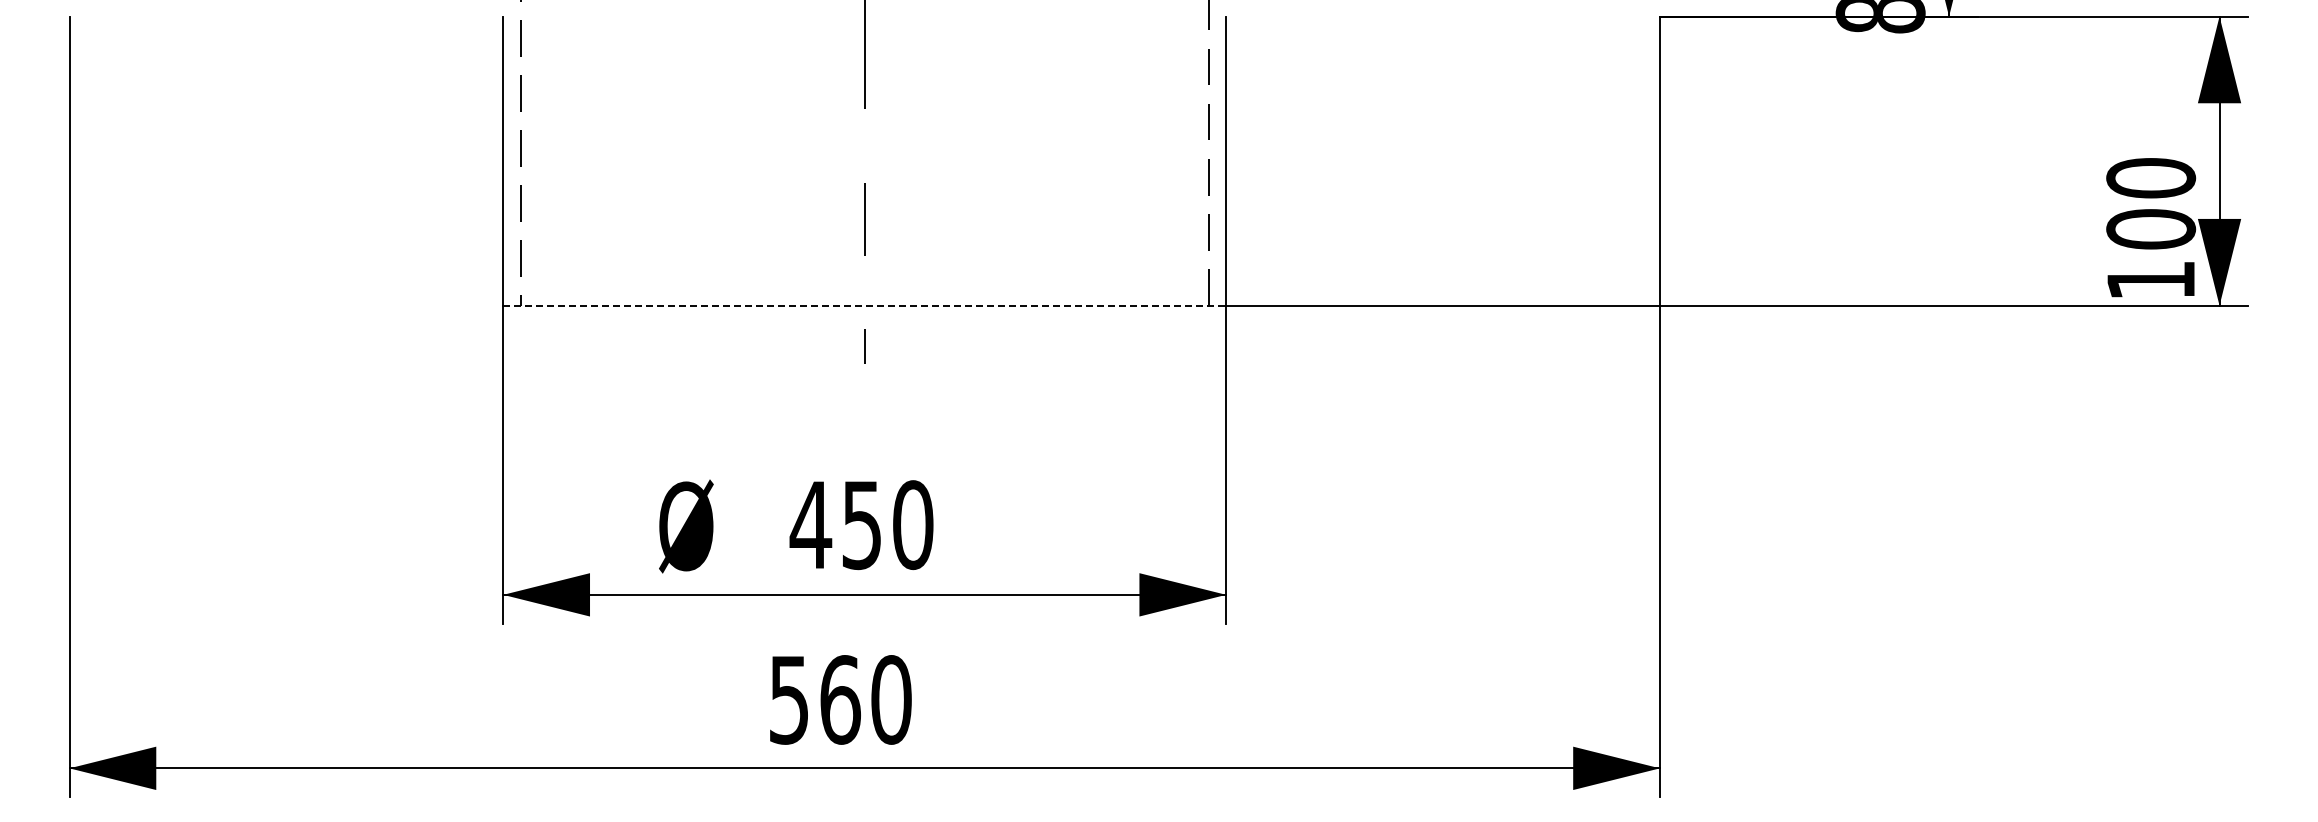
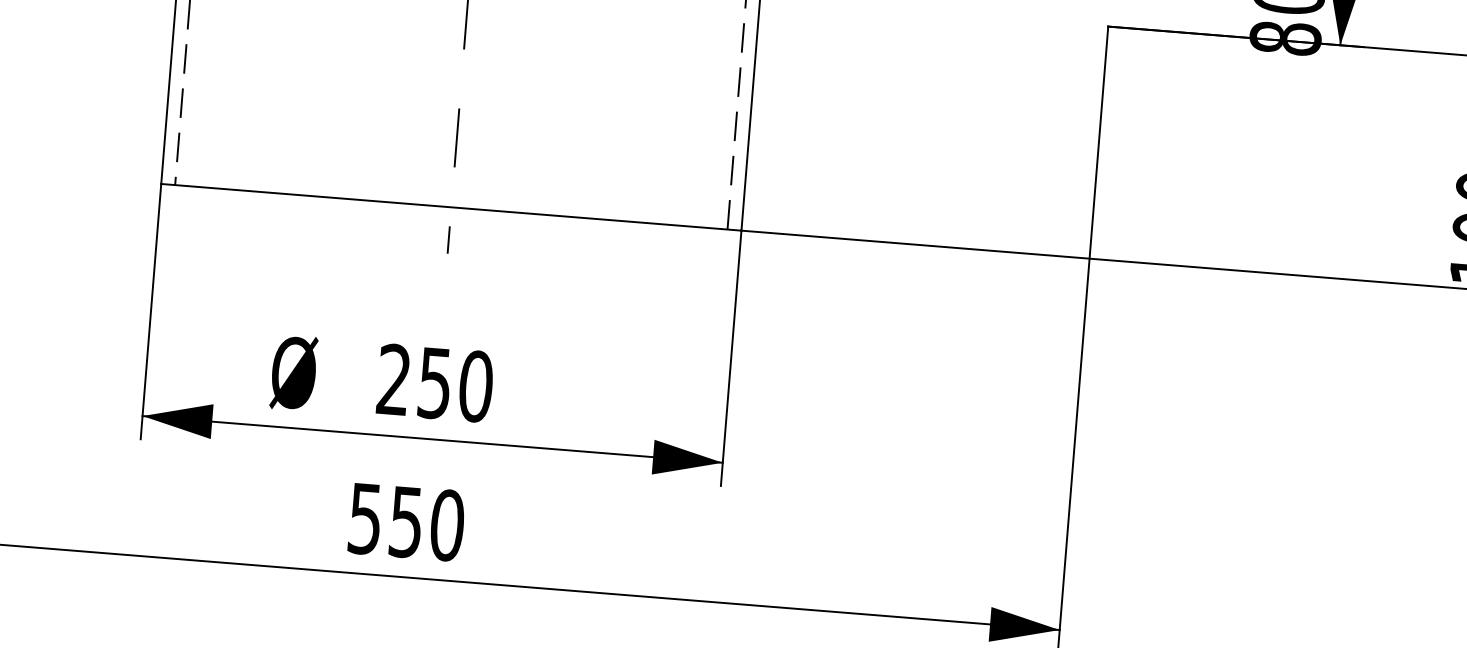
line: (865, 305) -> (451, 207), dashed -> solid
text: (810, 524) -> (393, 379), 450 -> 250
text: (840, 699) -> (406, 521), 560 -> 550

